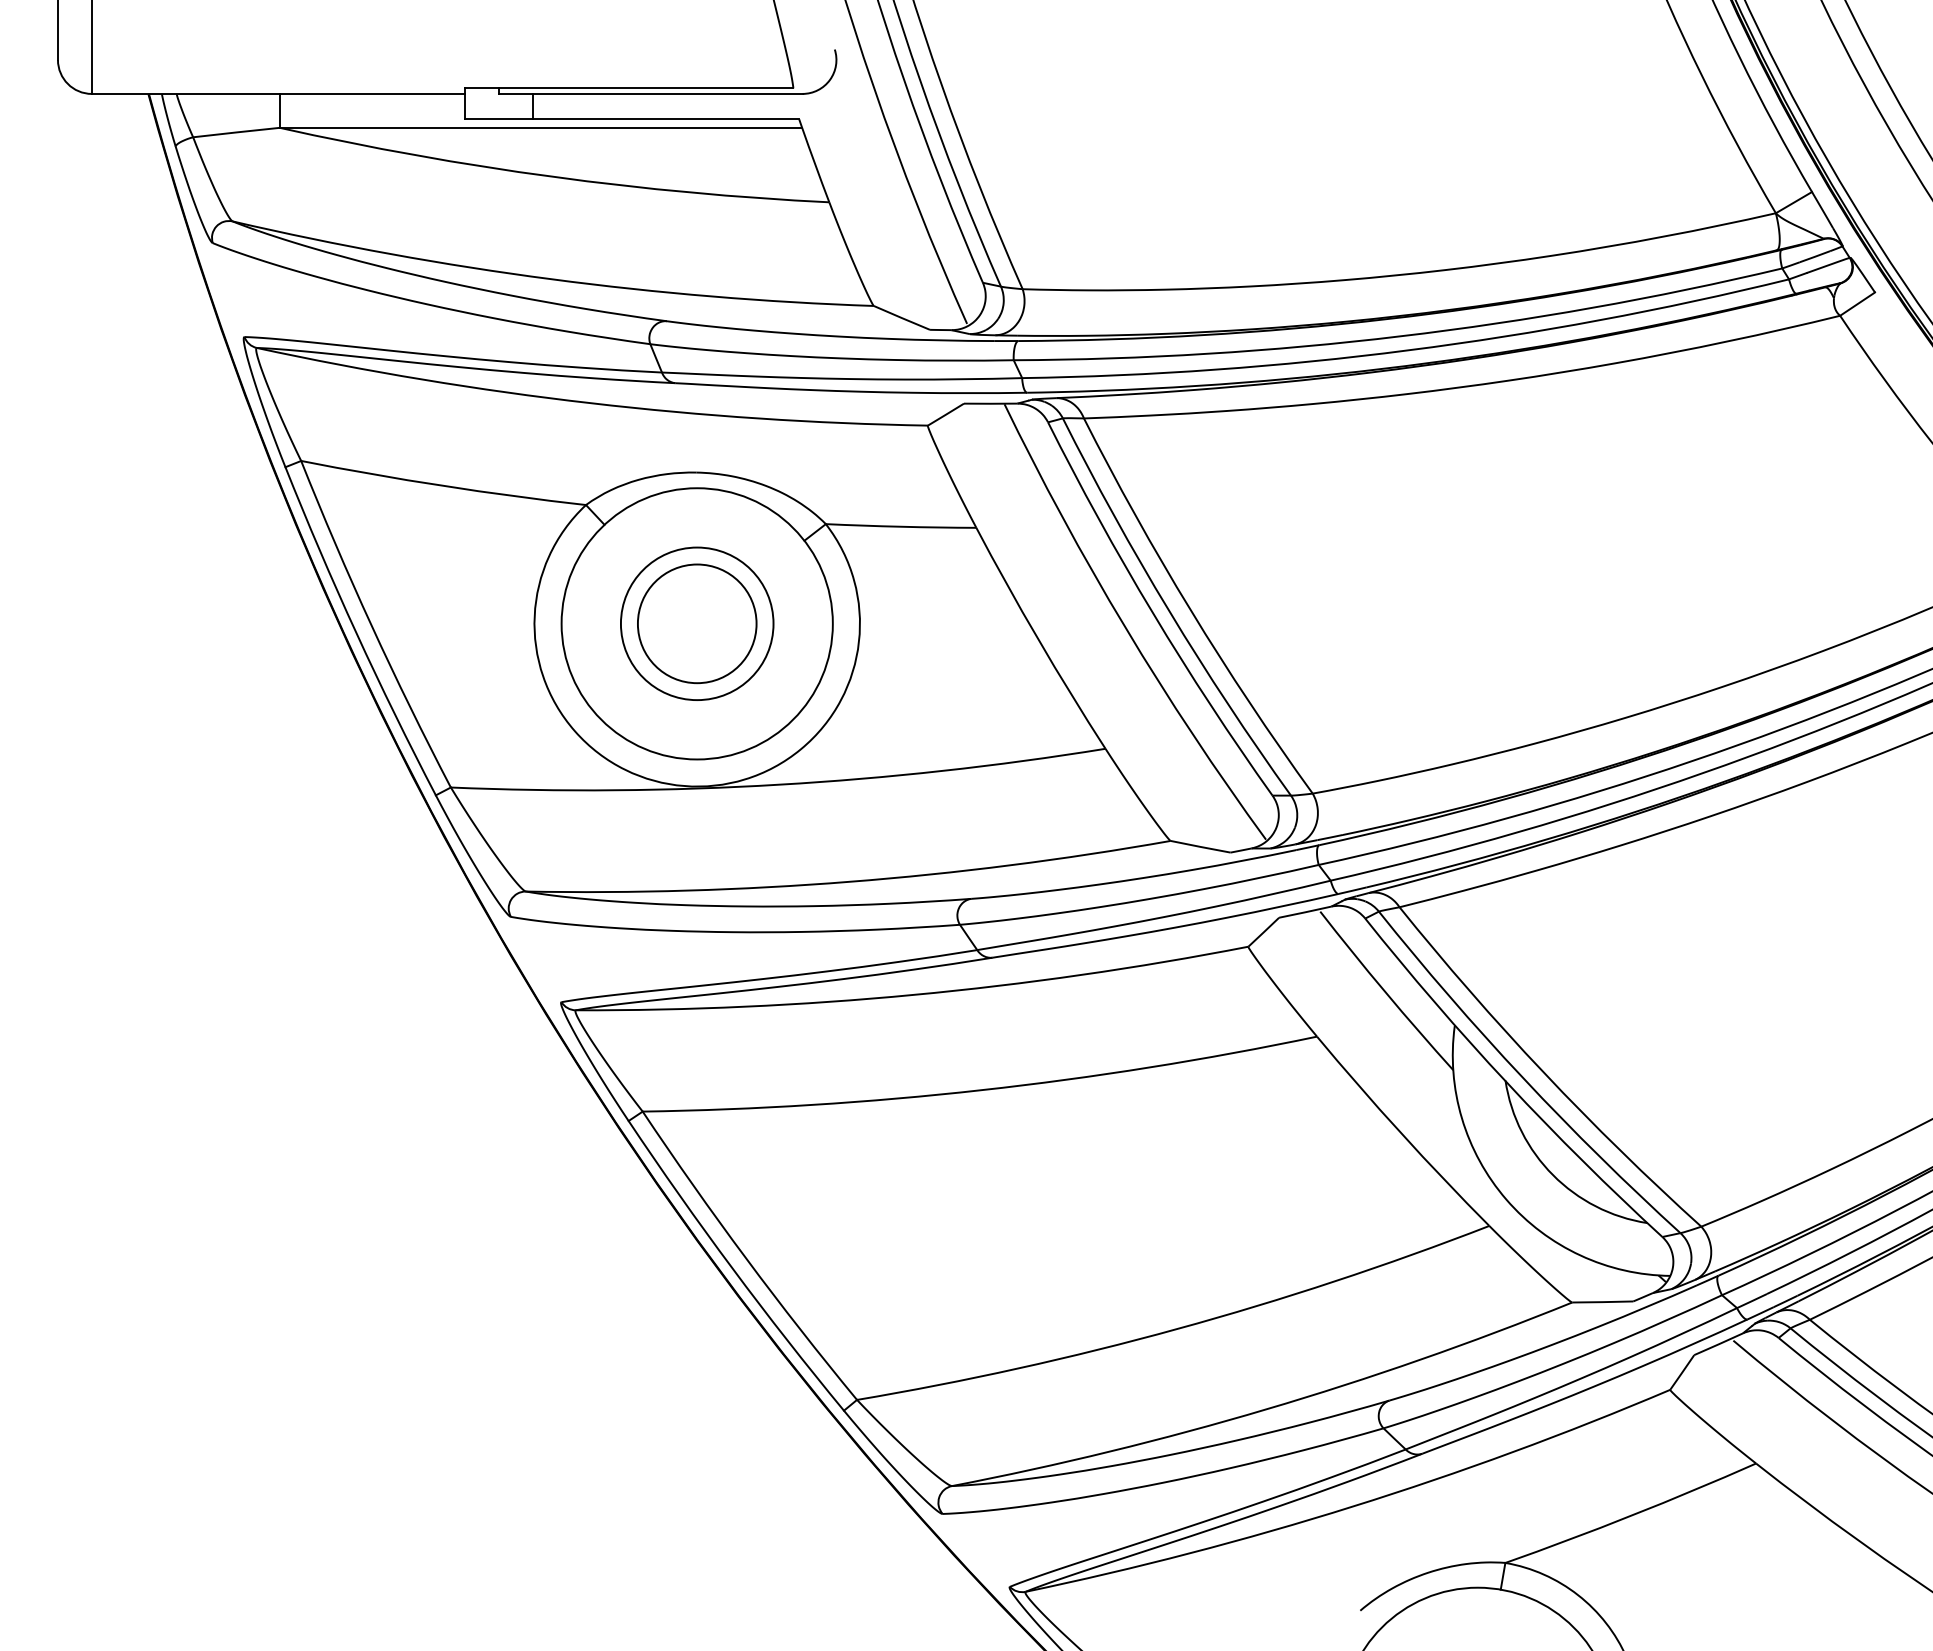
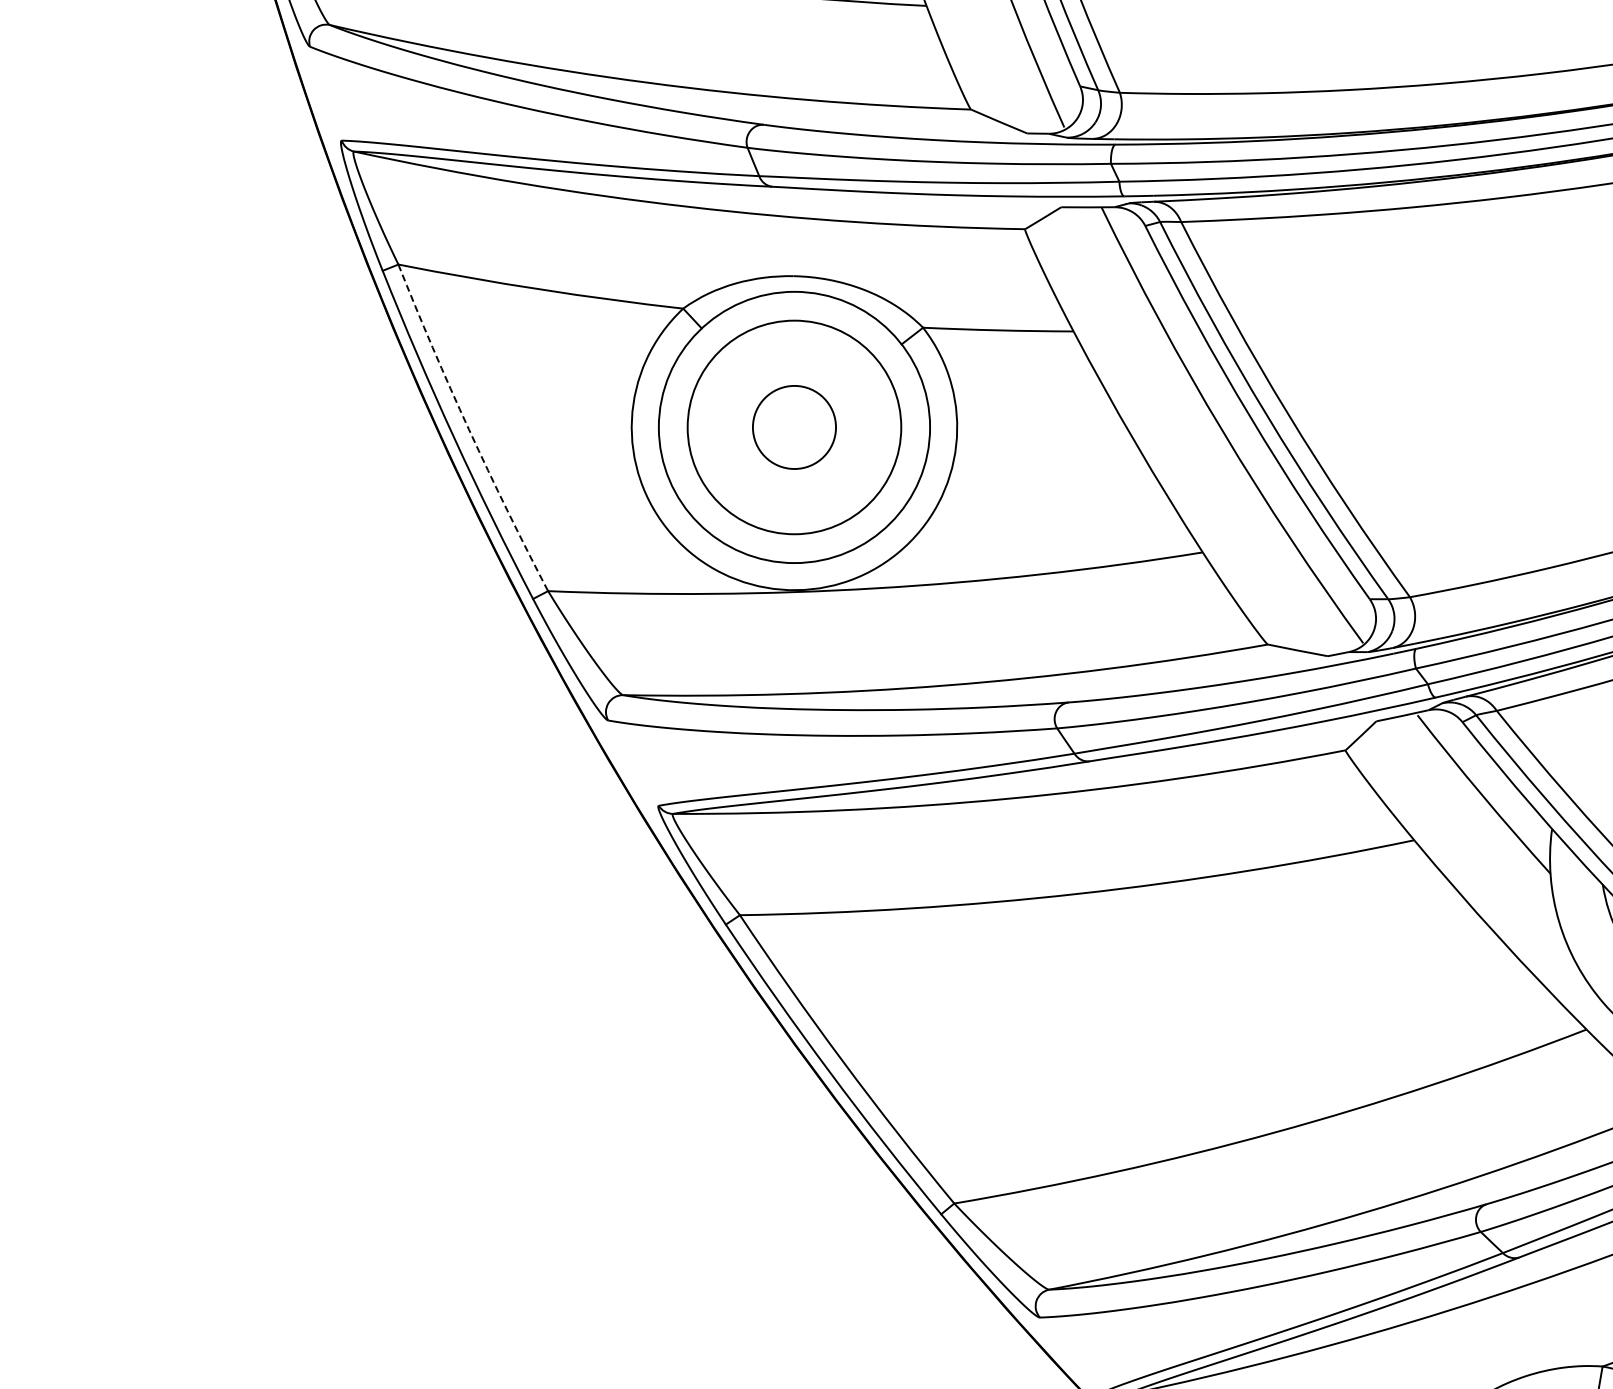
circle: (696, 623) -> (793, 427), size x0.7
circle: (696, 623) -> (793, 427), size x1.4
arc: (371, 626) -> (468, 430), solid -> dashed

